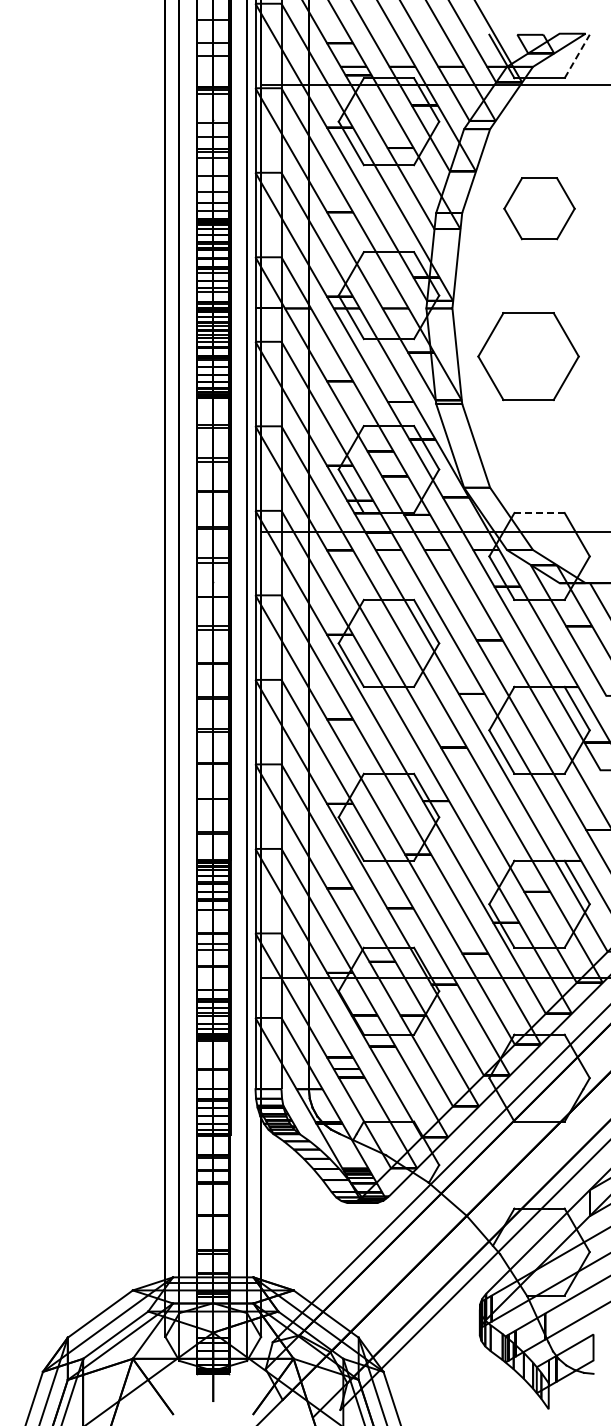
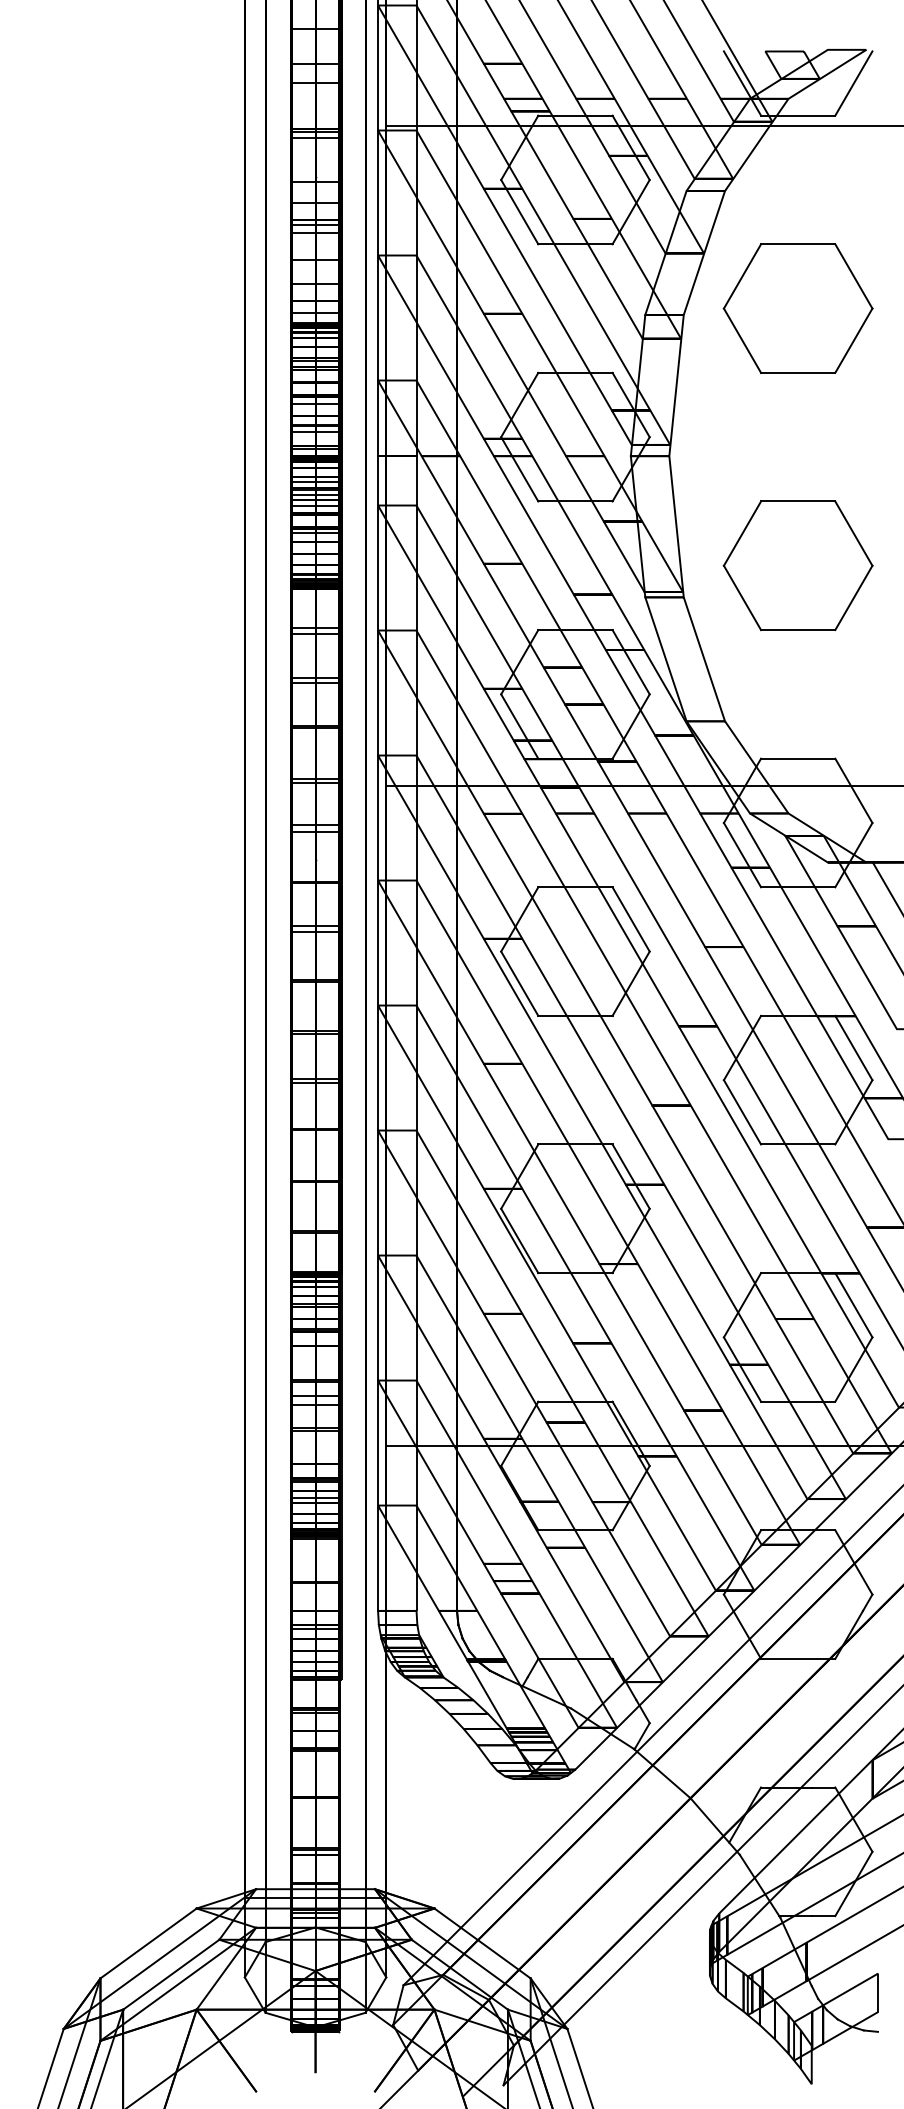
line: (577, 56) -> (854, 83), dashed -> solid
part: (539, 208) -> (798, 308), size x1.43
part: (528, 356) -> (798, 565), moved
line: (540, 512) -> (799, 757), dashed -> solid

